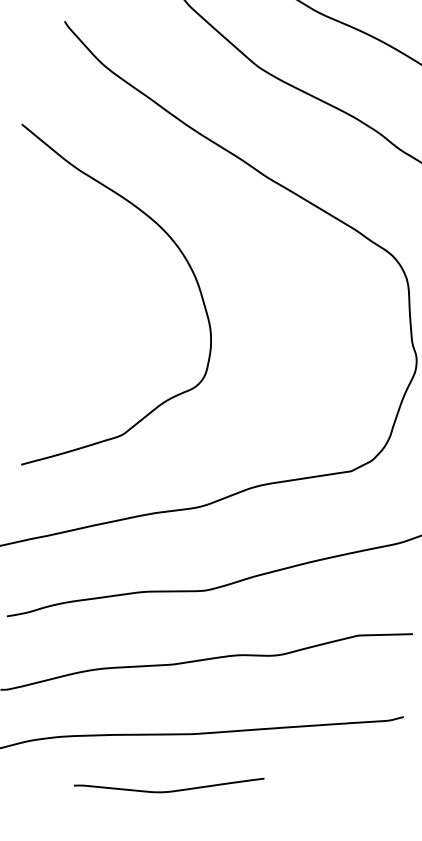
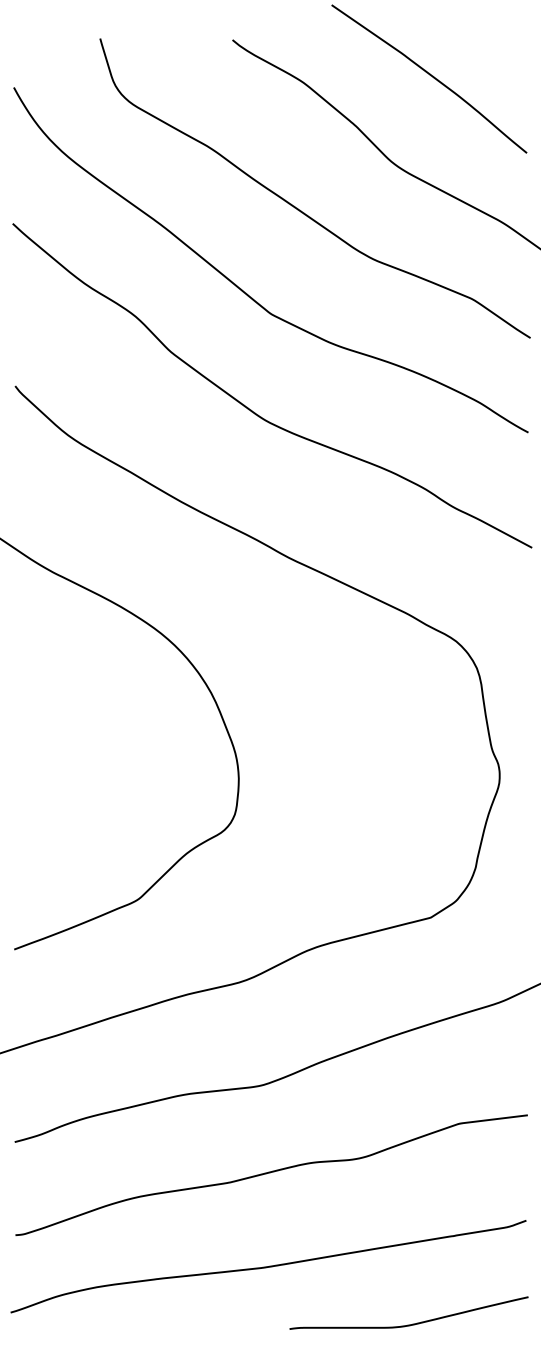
curve: (171, 790) -> (412, 1323), moved

